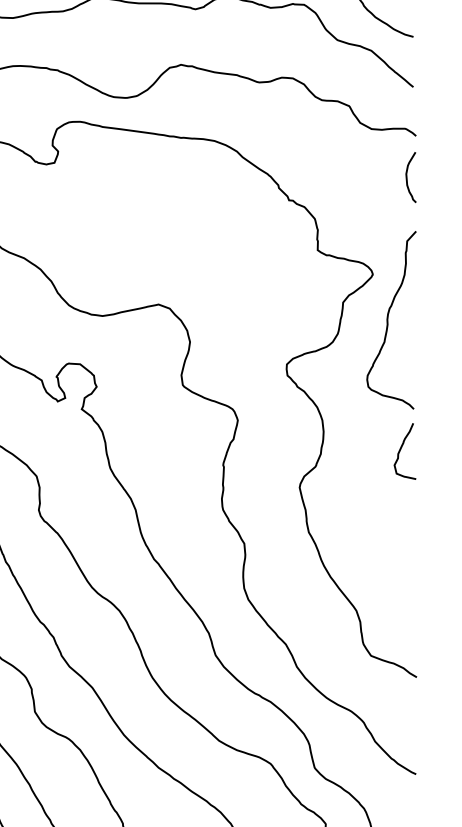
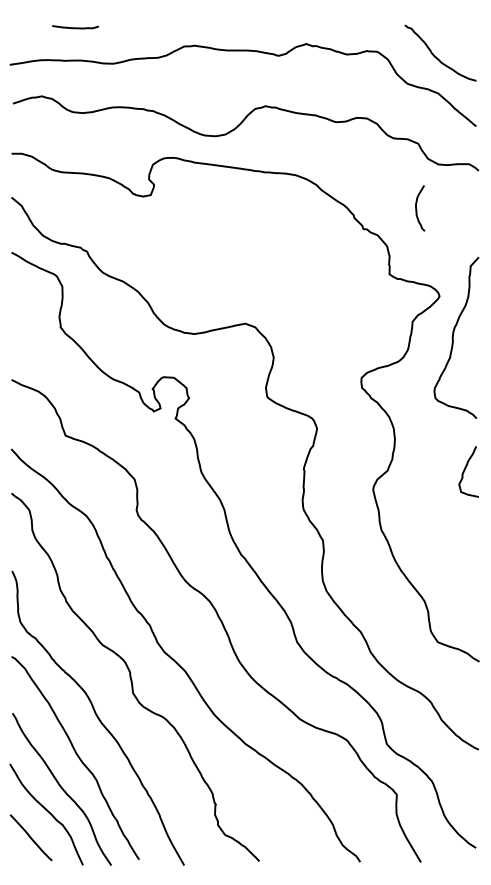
curve: (408, 177) -> (417, 208), moved
curve: (401, 449) -> (465, 470), moved

